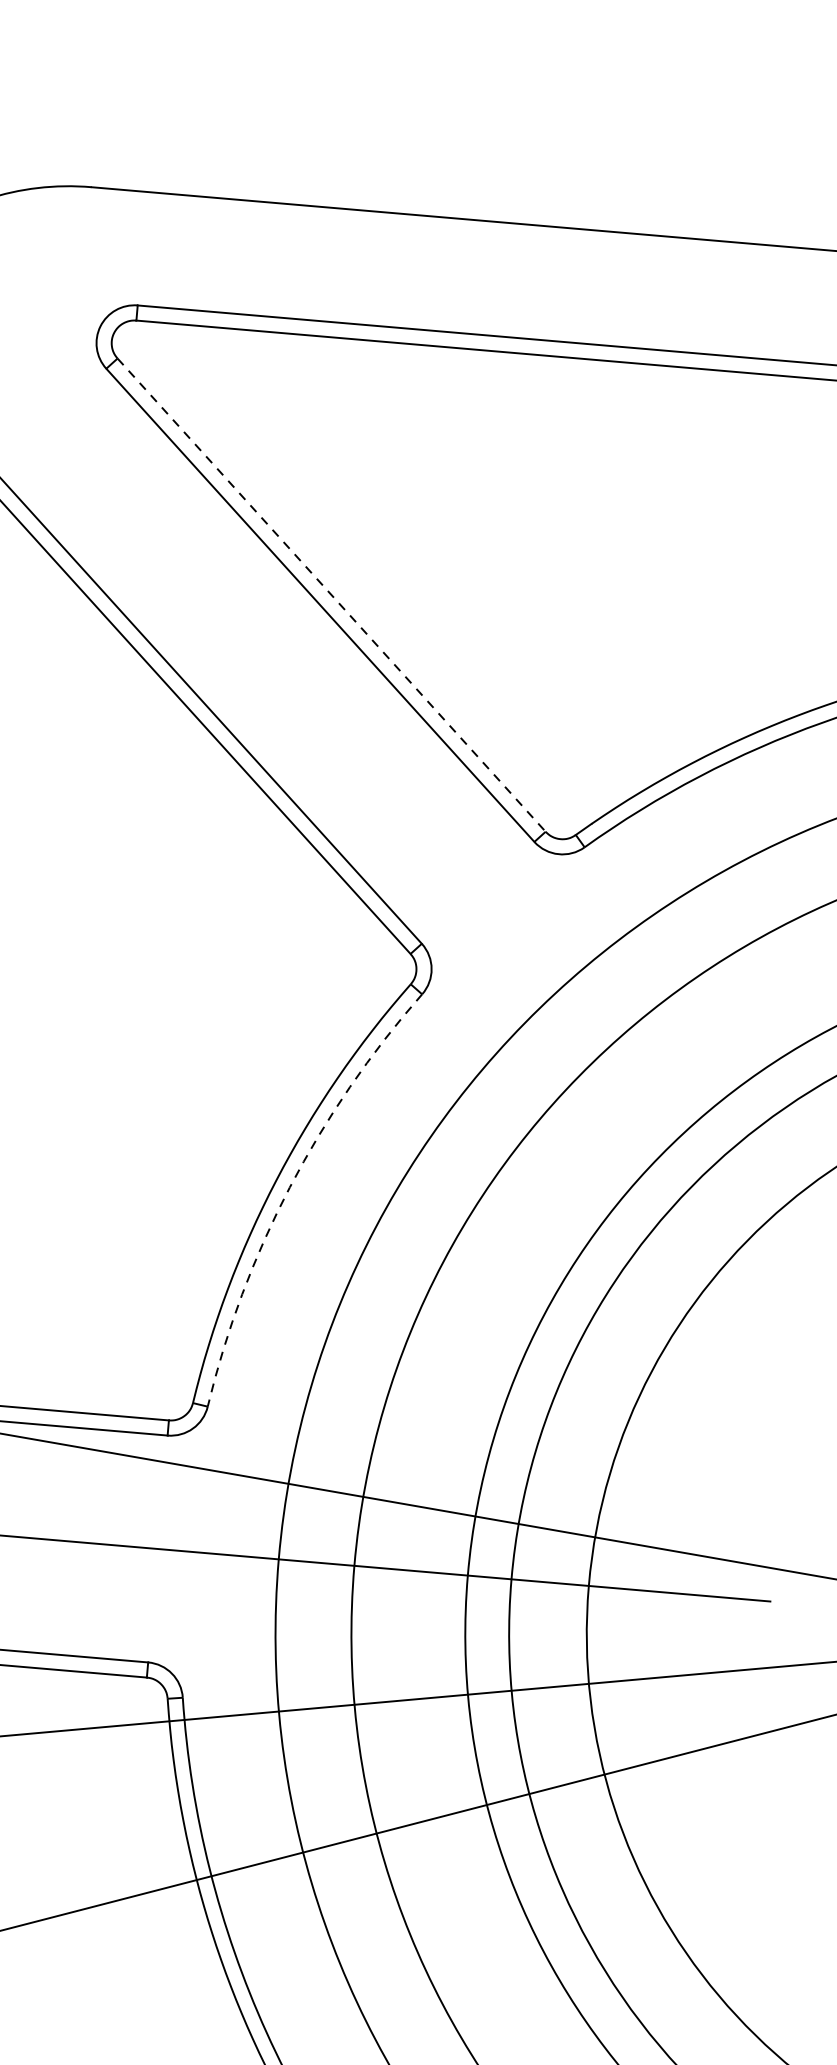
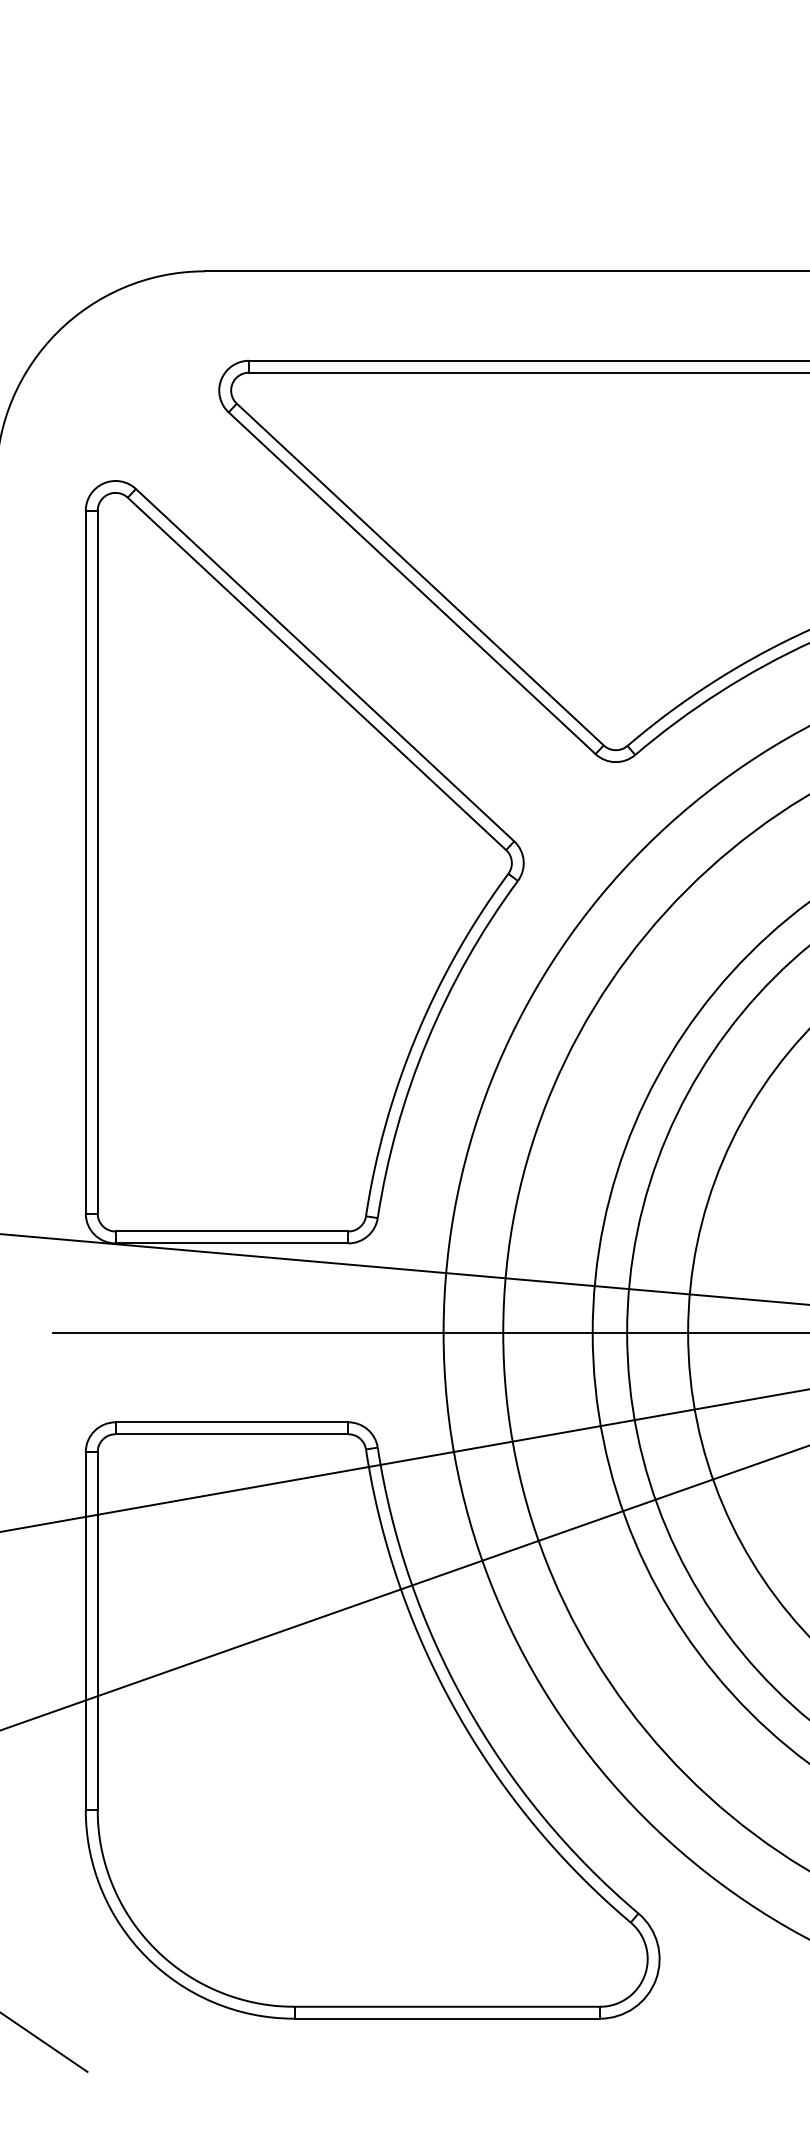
line: (331, 595) -> (420, 574), dashed -> solid
arc: (290, 1186) -> (427, 1040), dashed -> solid

